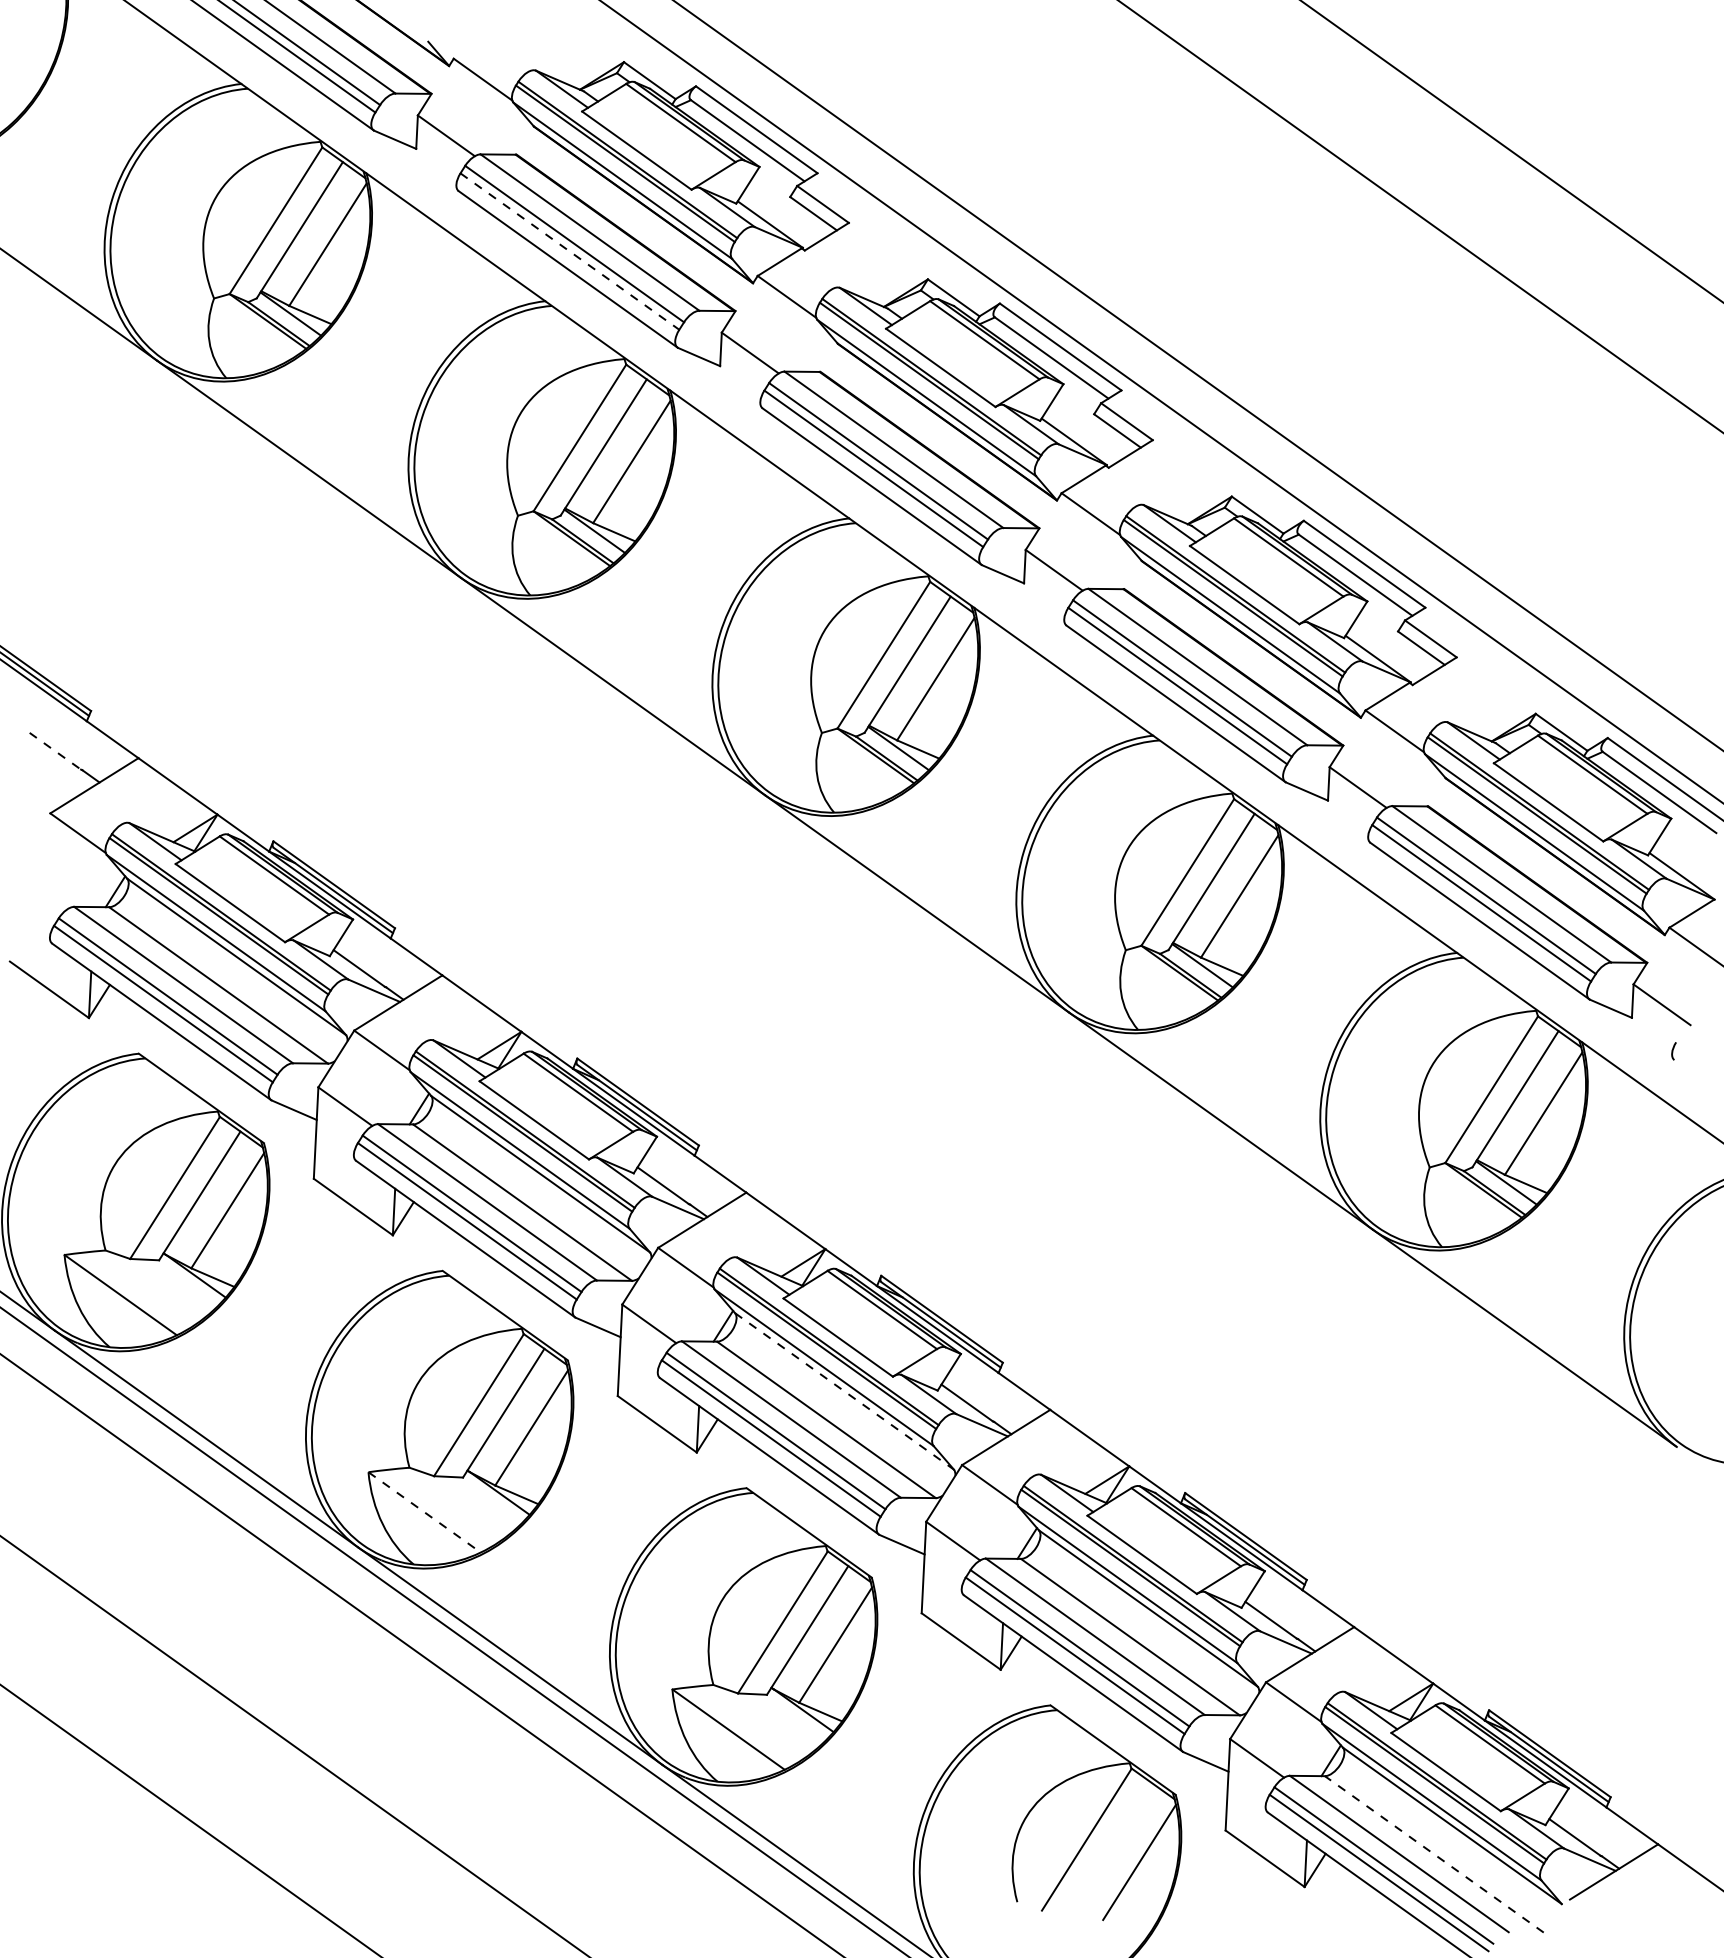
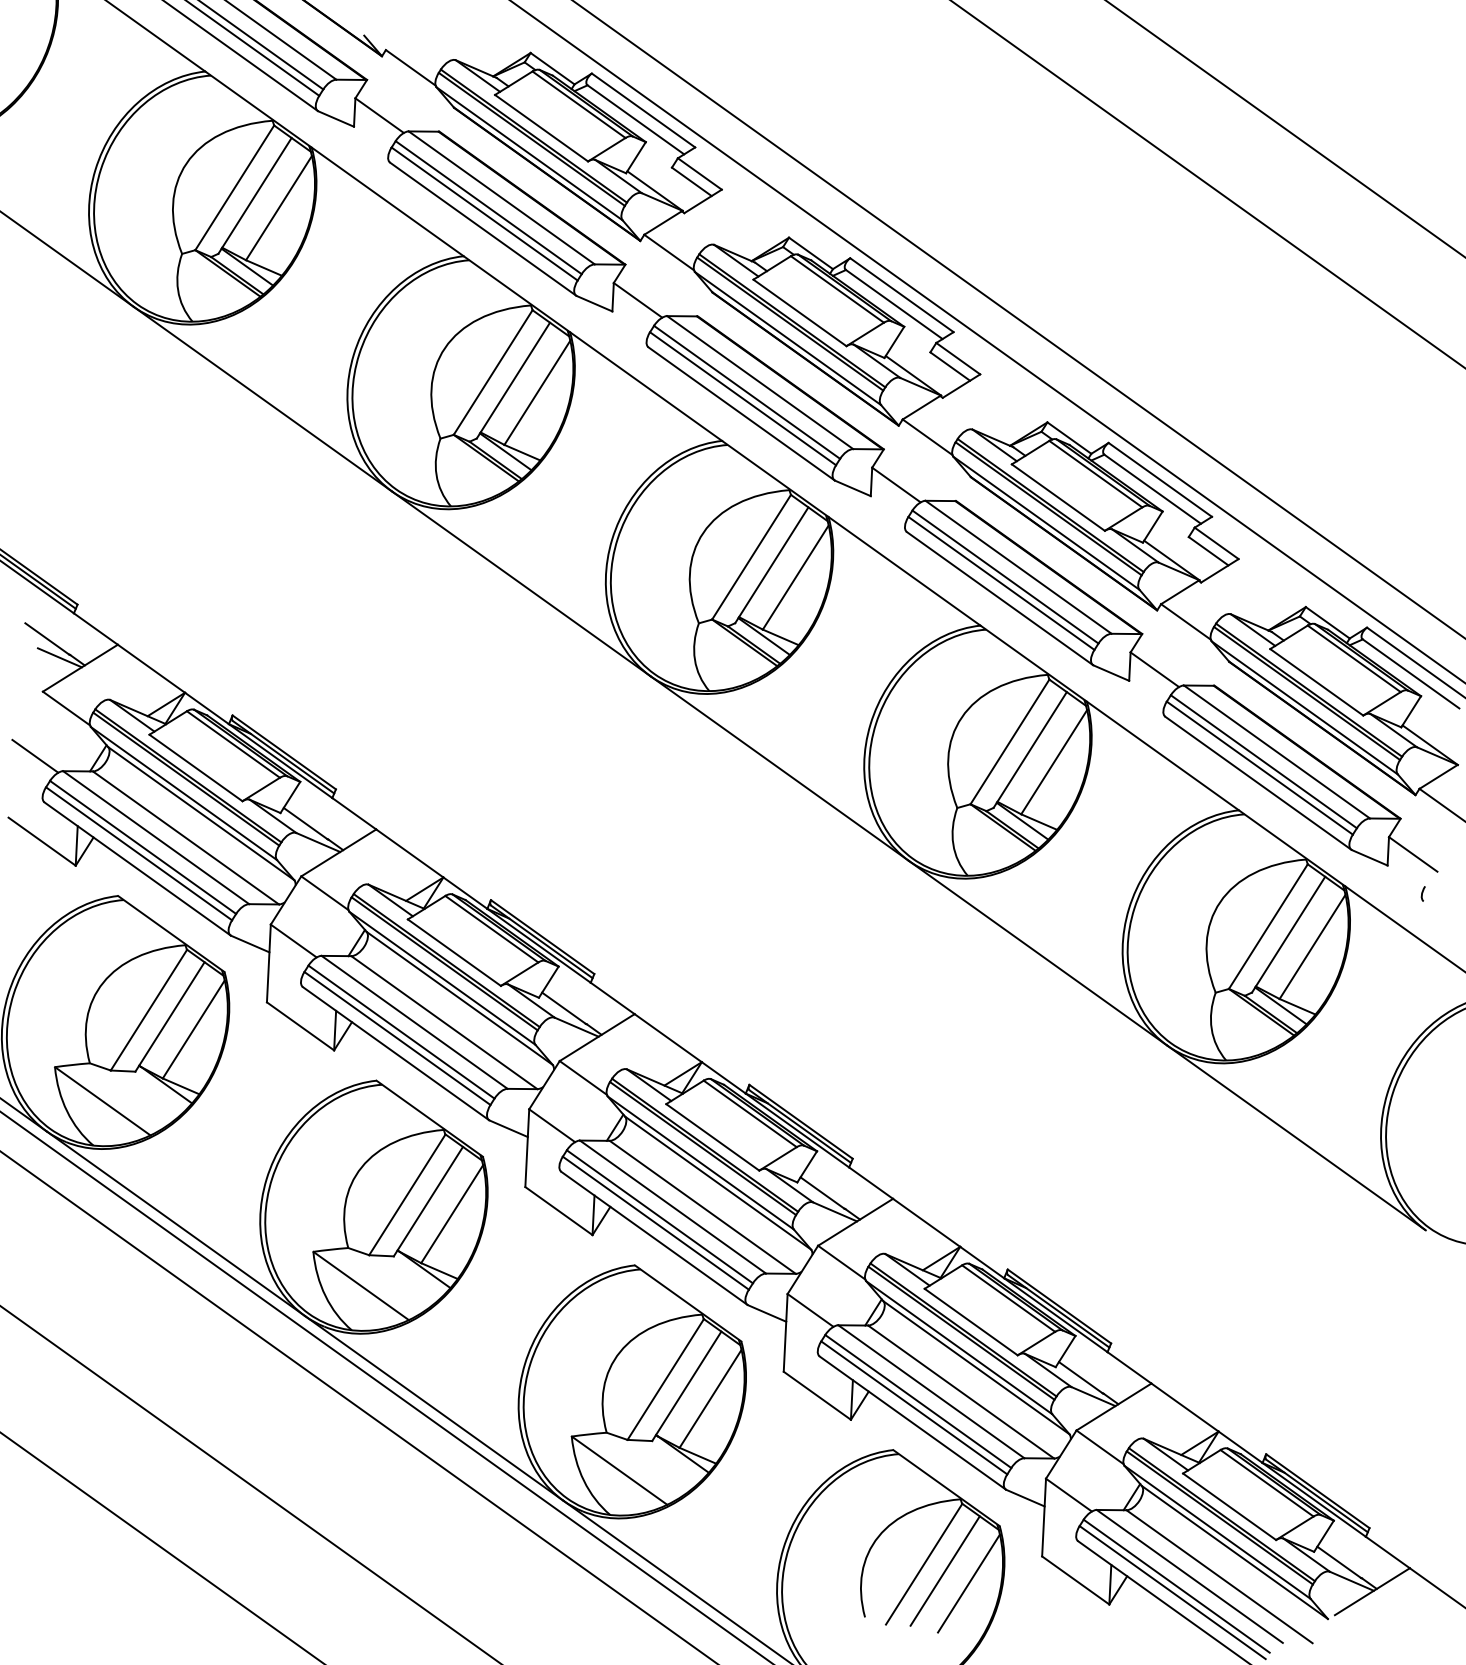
line: (570, 251) -> (485, 213), dashed -> solid
line: (55, 751) -> (47, 639), dashed -> solid
line: (70, 773) -> (60, 657), added
line: (41, 889) -> (35, 756), added
line: (844, 1391) -> (718, 1183), dashed -> solid
line: (425, 1512) -> (361, 1286), dashed -> solid
line: (1111, 1847) -> (945, 1570), added
line: (1433, 1854) -> (1218, 1576), dashed -> solid

